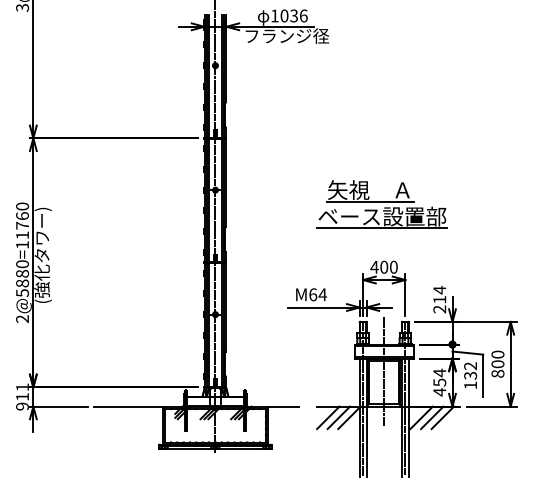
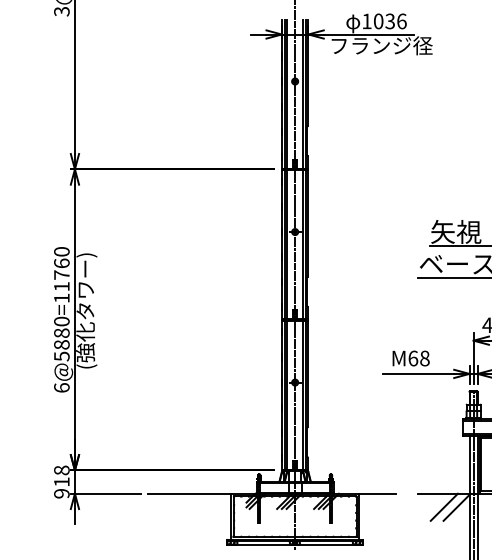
text: (322, 294) -> (424, 358), M64 -> M68
text: (22, 319) -> (61, 388), 2@5880=11760 -> 6@5880=11760
text: (22, 387) -> (61, 470), 911 -> 918
line: (328, 417) -> (431, 506), removed

